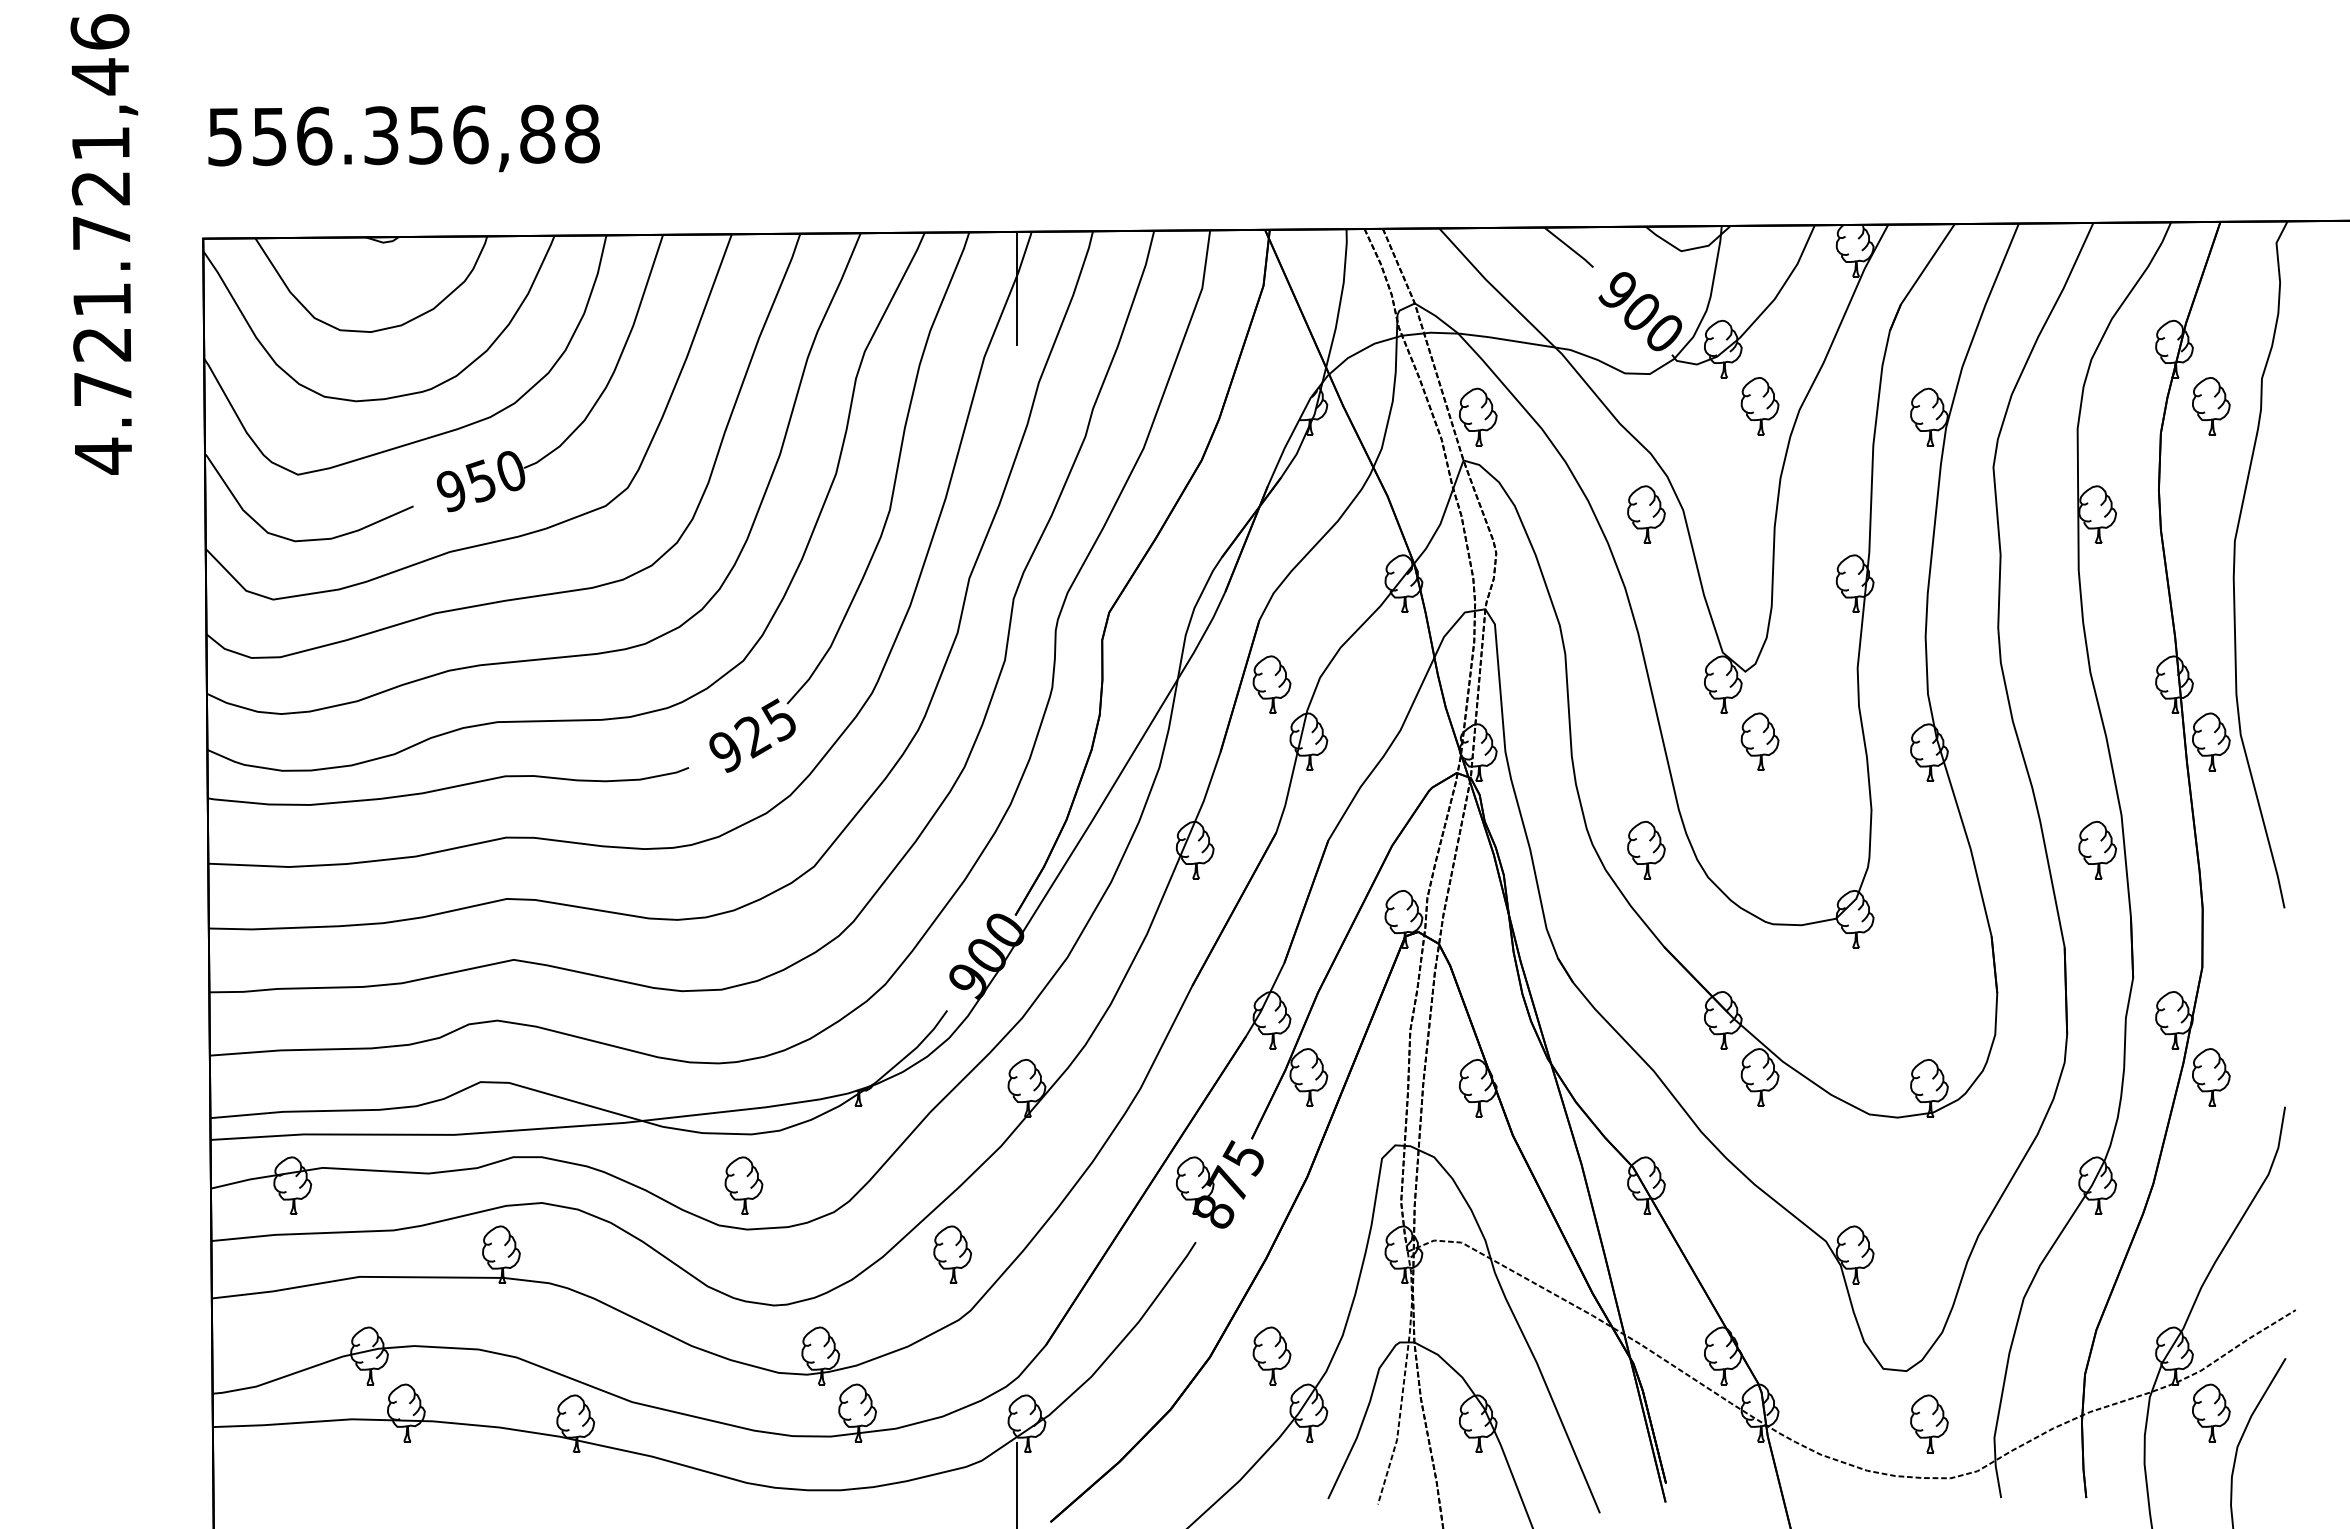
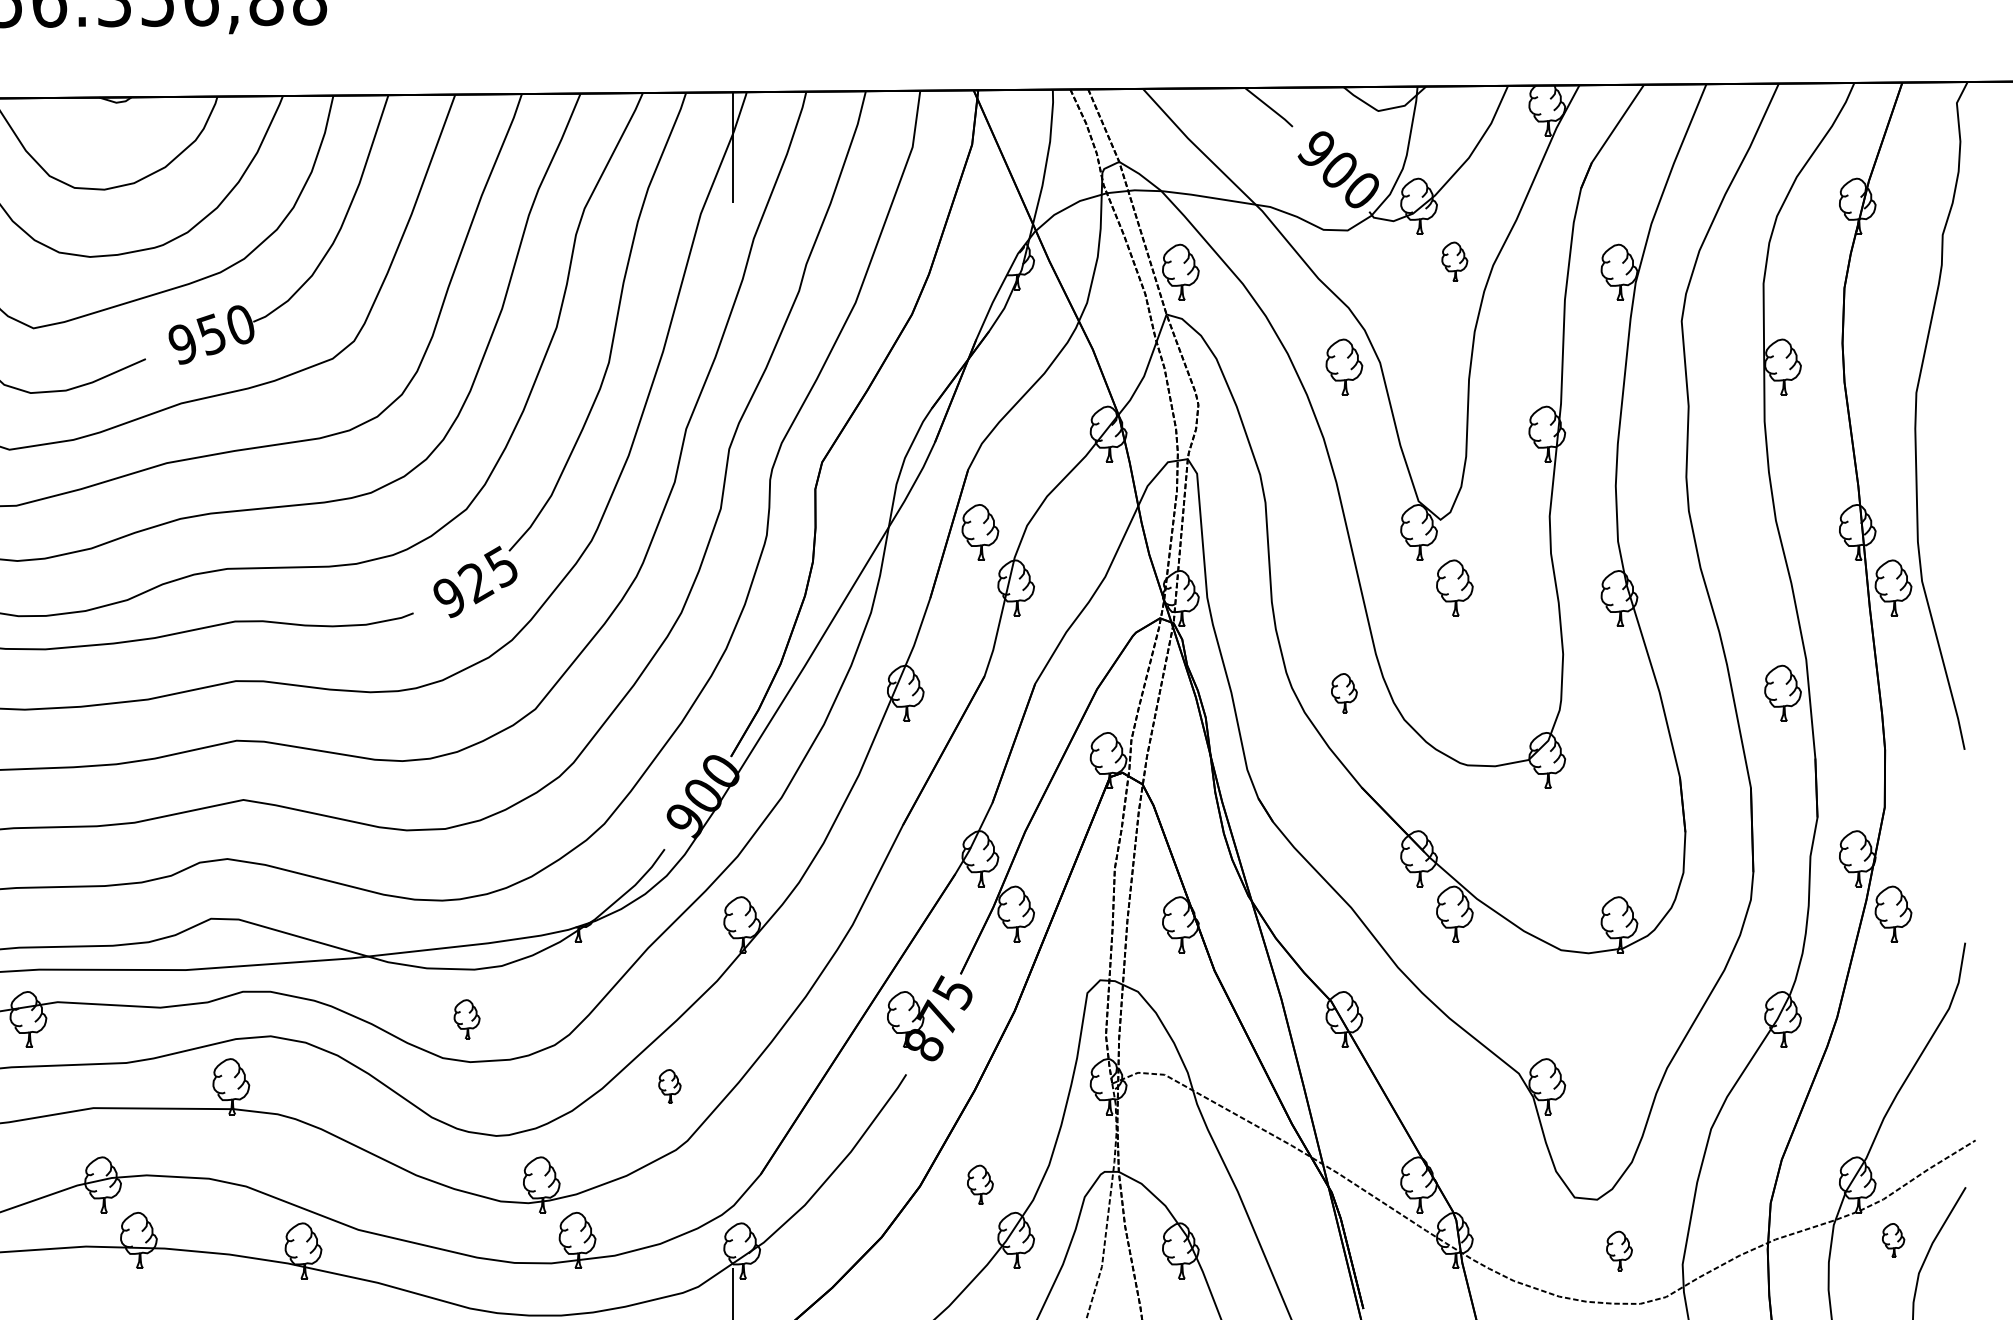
part: (1759, 406) -> (1454, 262), size x0.7
part: (2211, 406) -> (1893, 262), removed
part: (1646, 849) -> (1344, 692), size x0.7
part: (743, 1185) -> (466, 1019), size x0.7
part: (952, 1254) -> (669, 1086), size x0.6
part: (1271, 1355) -> (979, 1184), size x0.7
part: (2211, 1412) -> (1893, 1239), size x0.6
part: (1929, 1423) -> (1619, 1250), size x0.7

